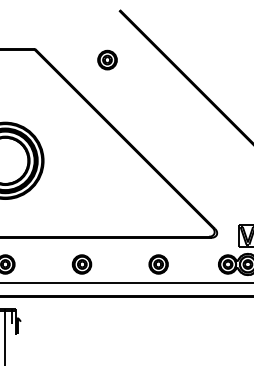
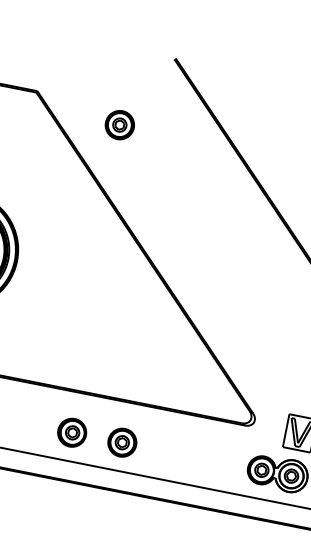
part: (107, 59) -> (120, 124), moved
part: (81, 264) -> (71, 432), moved
part: (158, 264) -> (122, 442), moved

